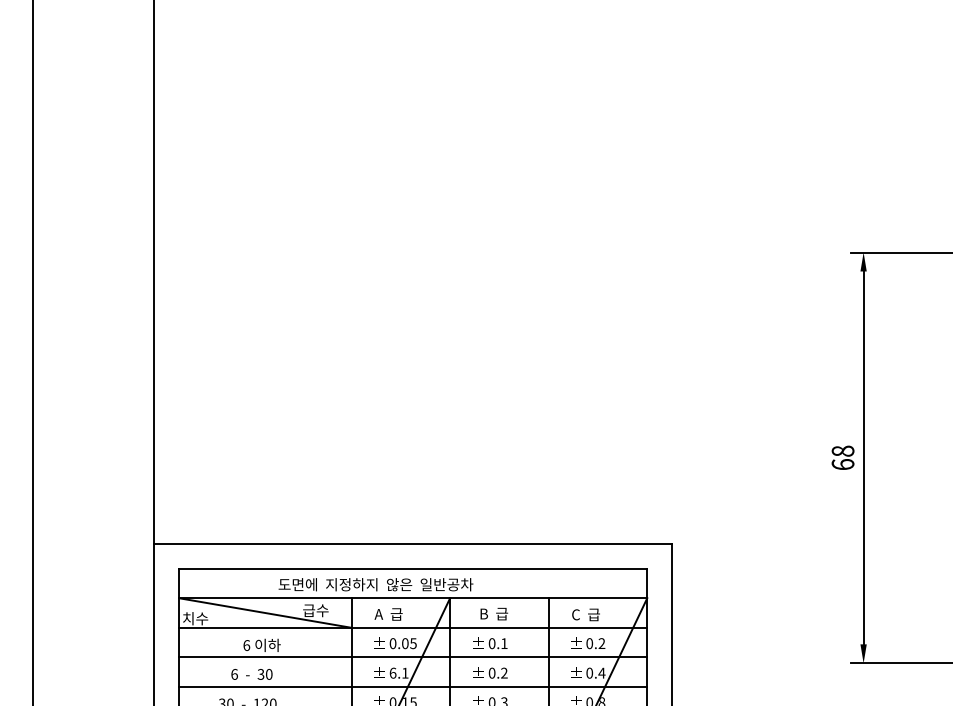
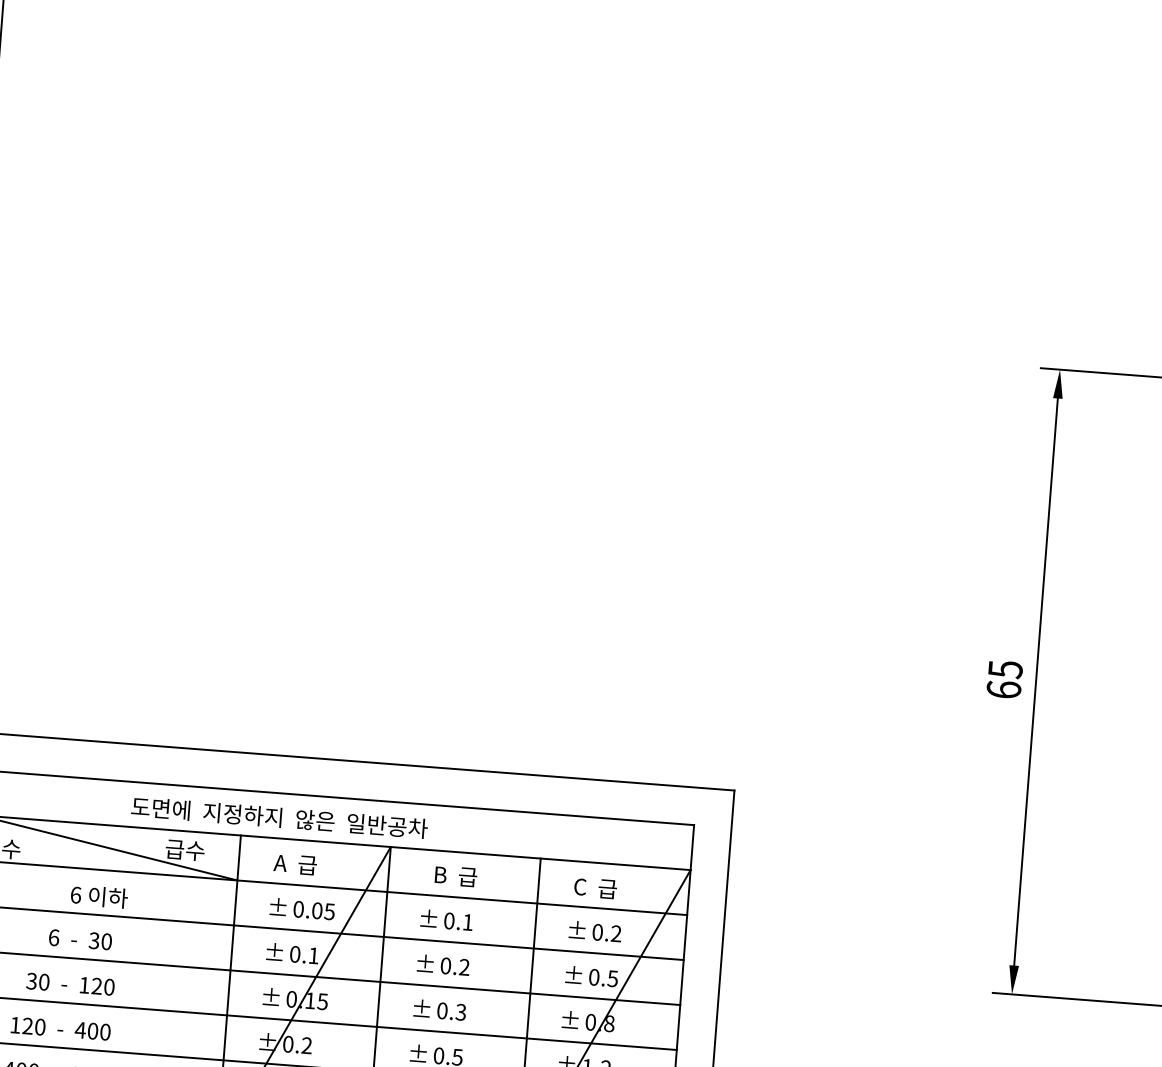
text: (842, 451) -> (1004, 669), 68 -> 65
text: (392, 672) -> (294, 953), 6.1 -> 0.1
text: (601, 672) -> (612, 977), 0.4 -> 0.5

